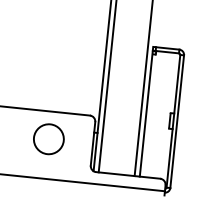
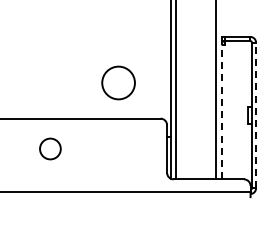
line: (146, 112) -> (221, 109), solid -> dashed
line: (177, 121) -> (256, 115), solid -> dashed
circle: (48, 138) -> (118, 82), moved

